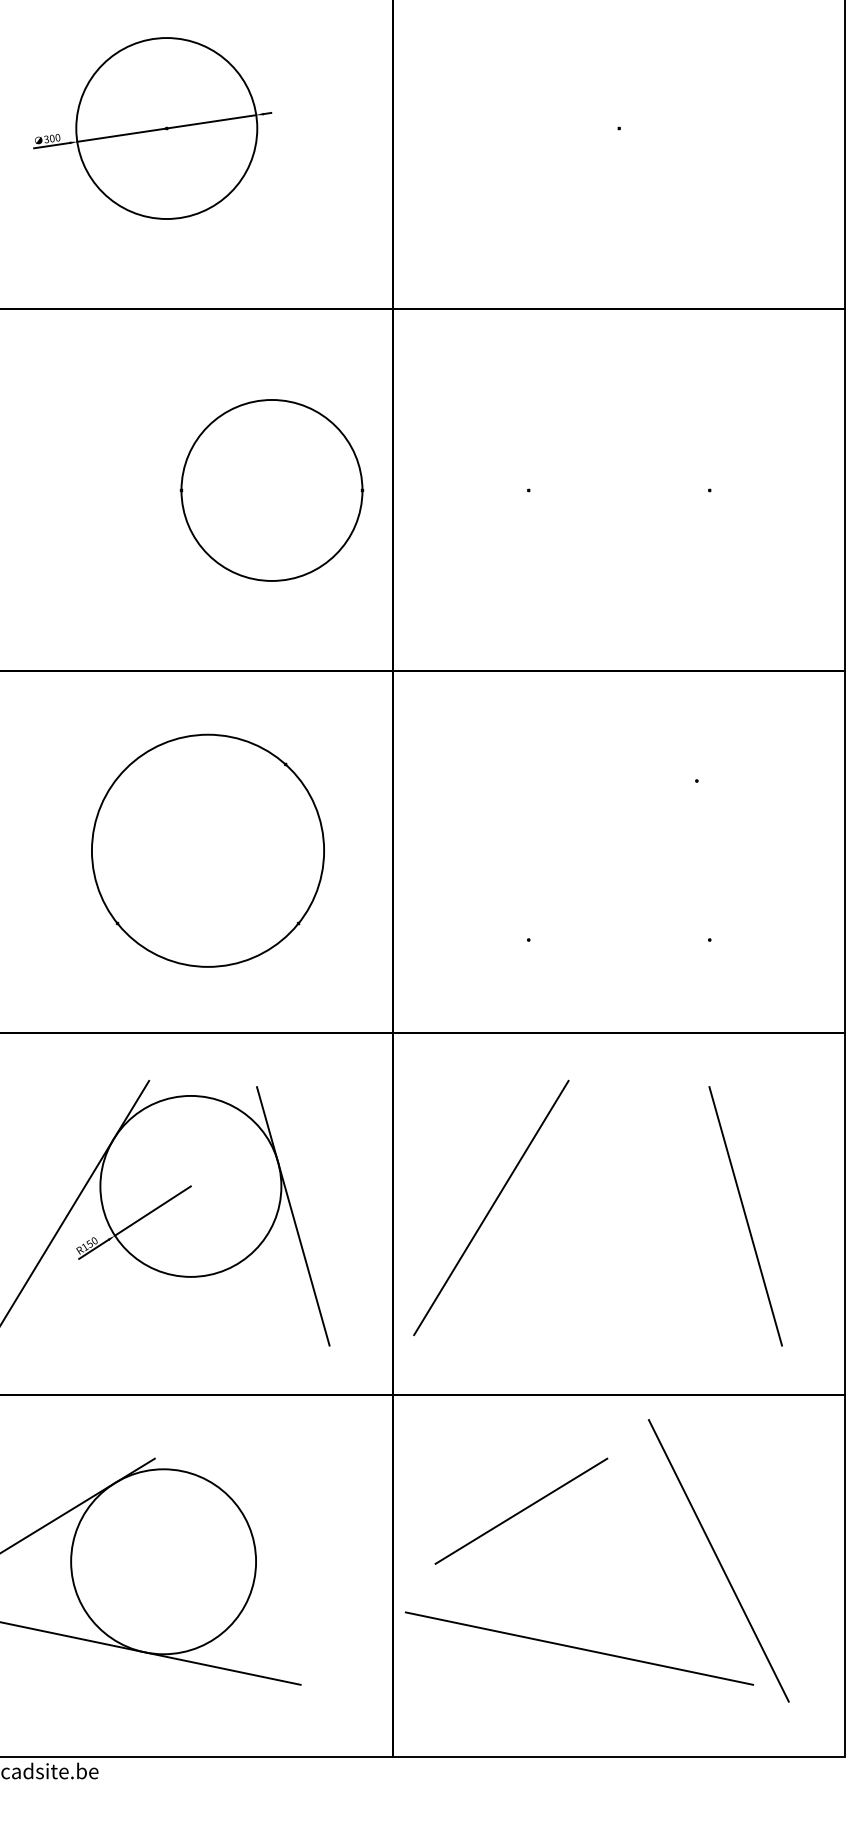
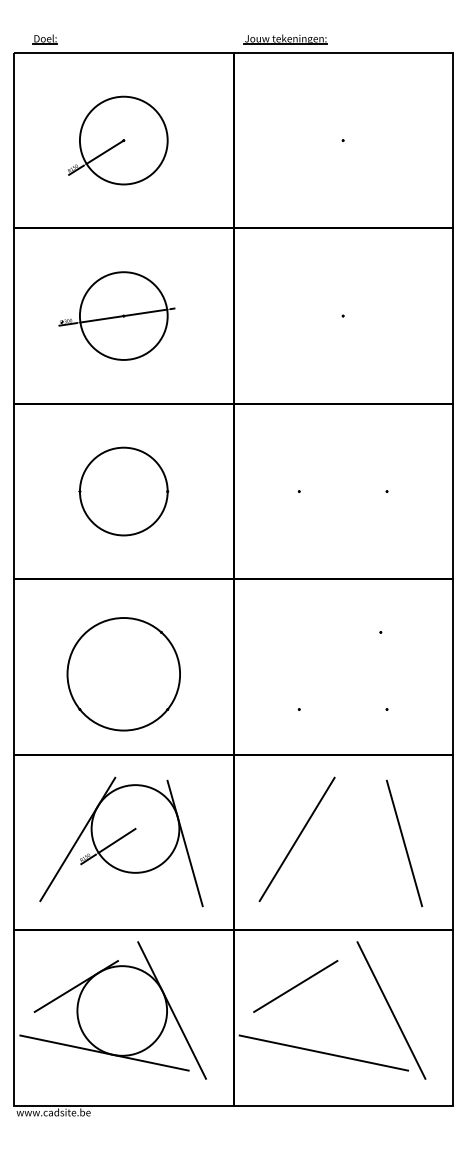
part: (271, 490) -> (123, 491), moved
circle: (207, 851) -> (123, 674), moved
line: (489, 1206) -> (296, 838), moved
line: (267, 1560) -> (172, 1010), added

